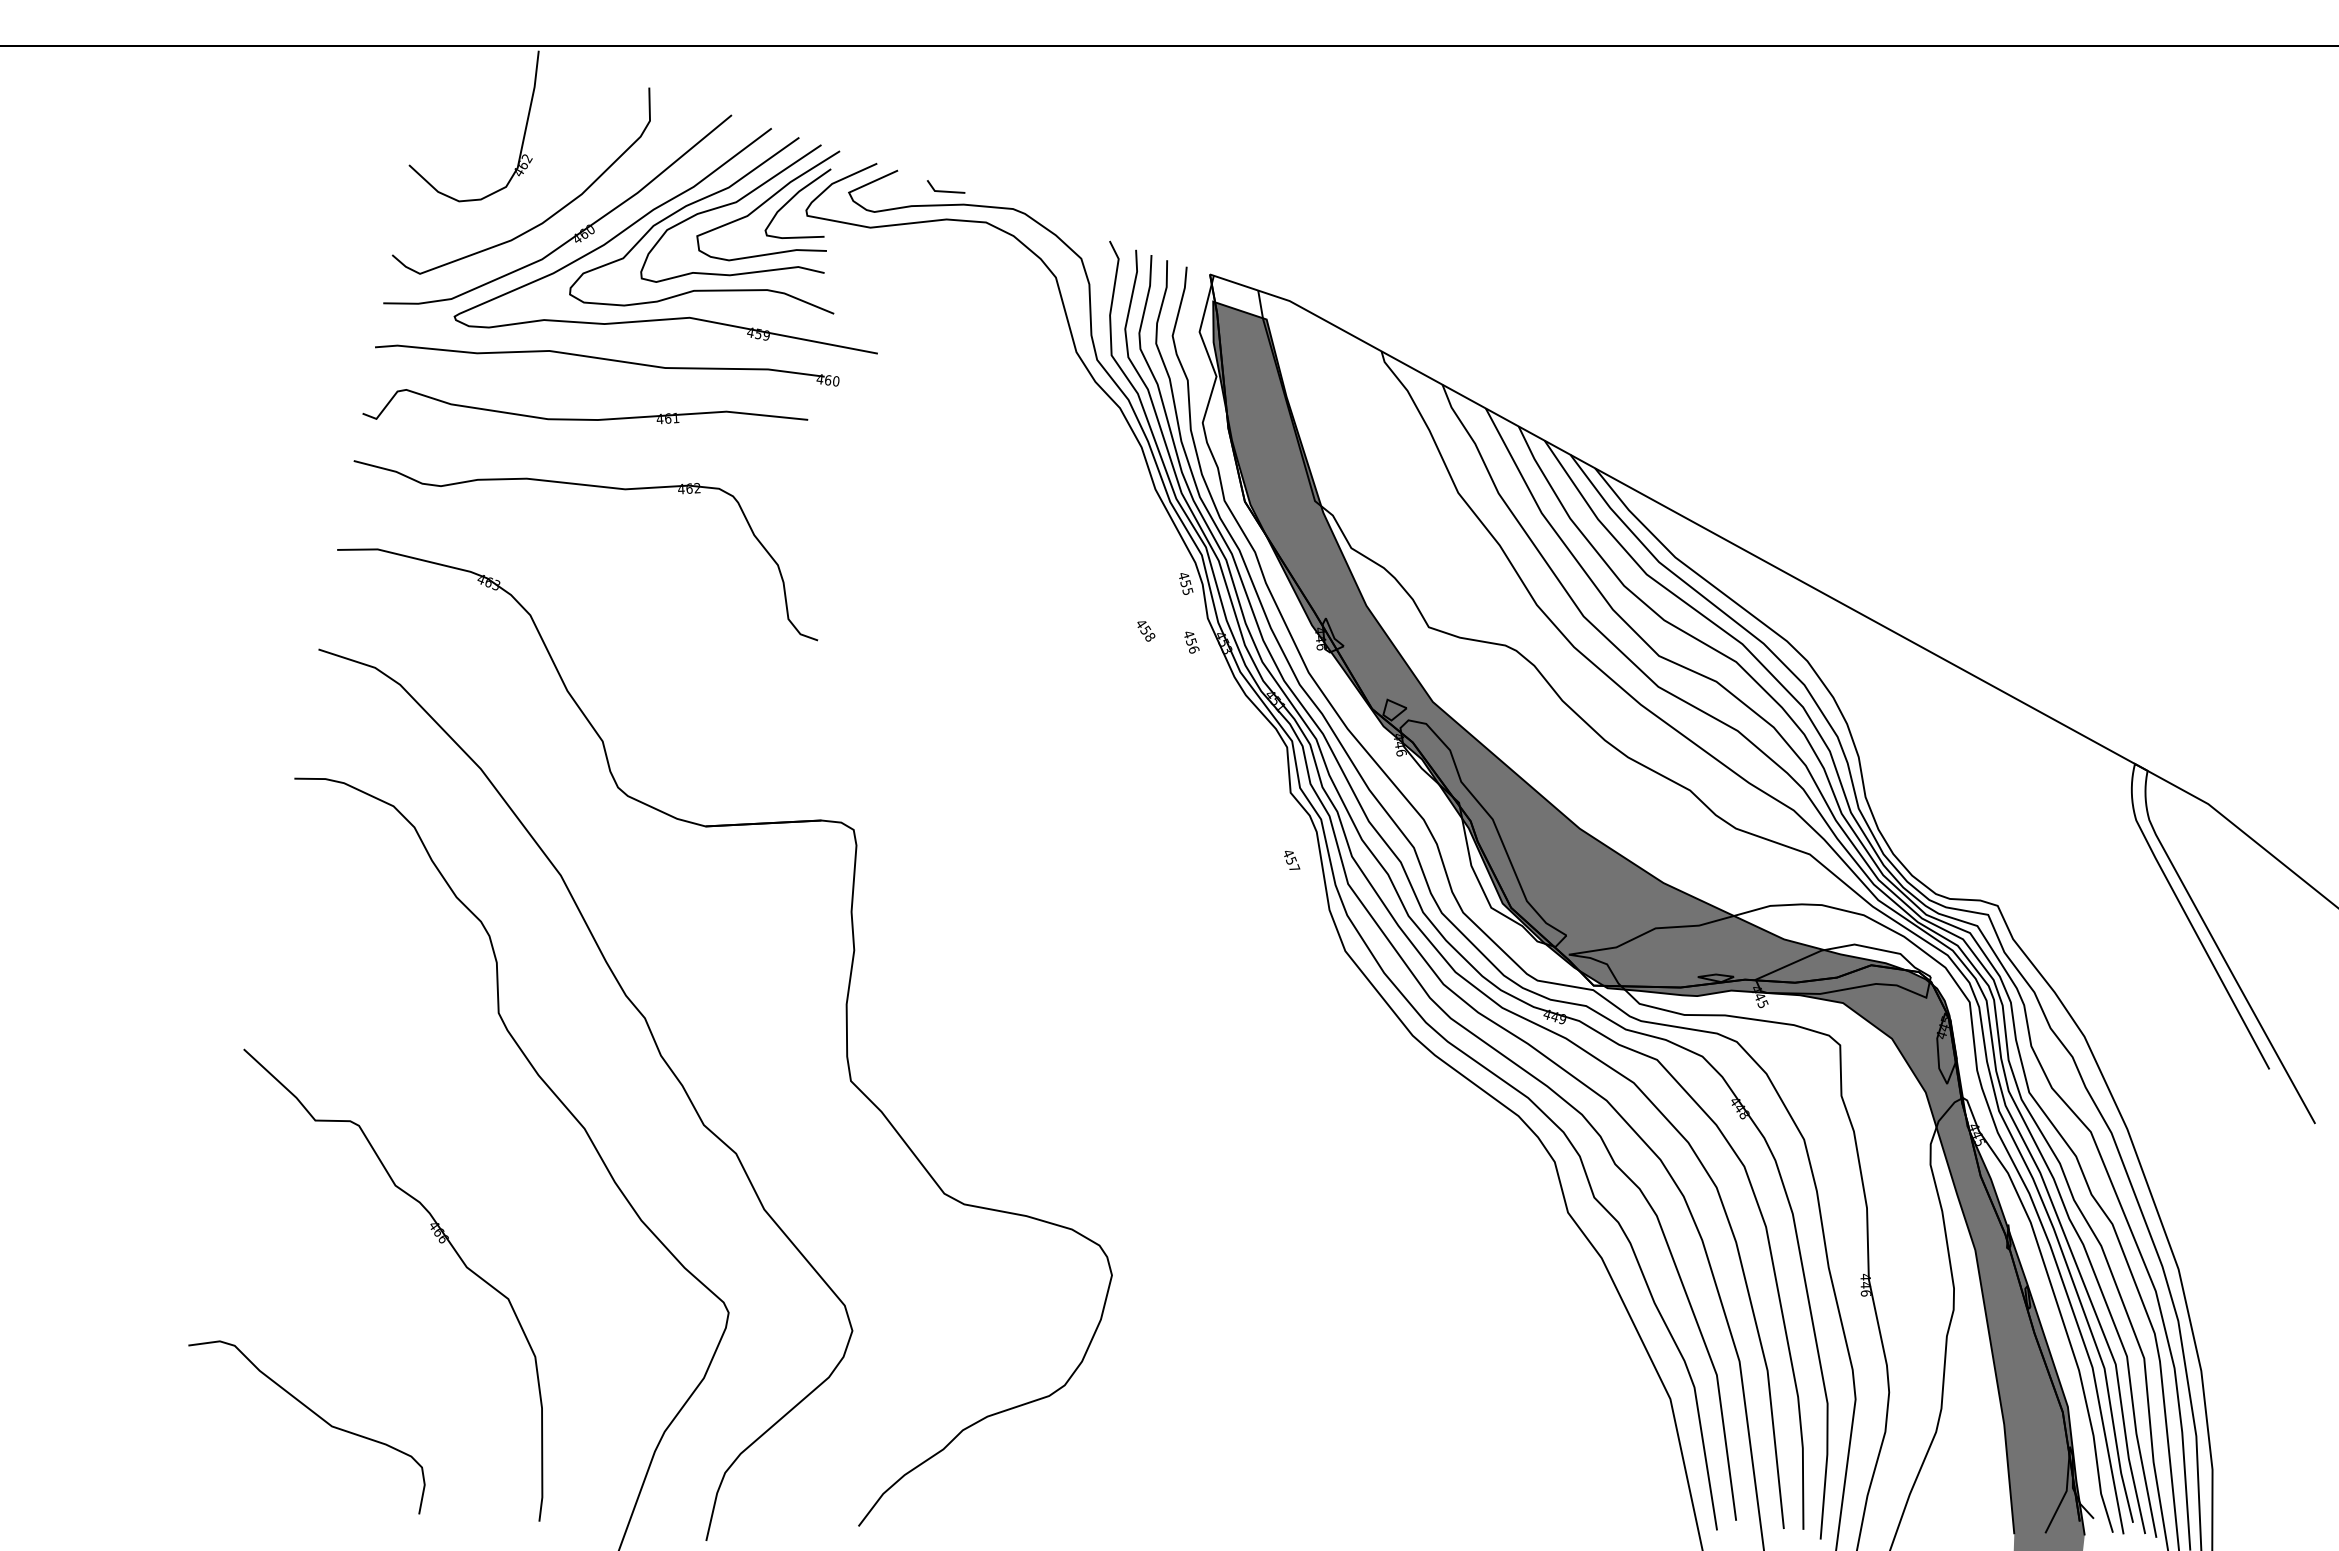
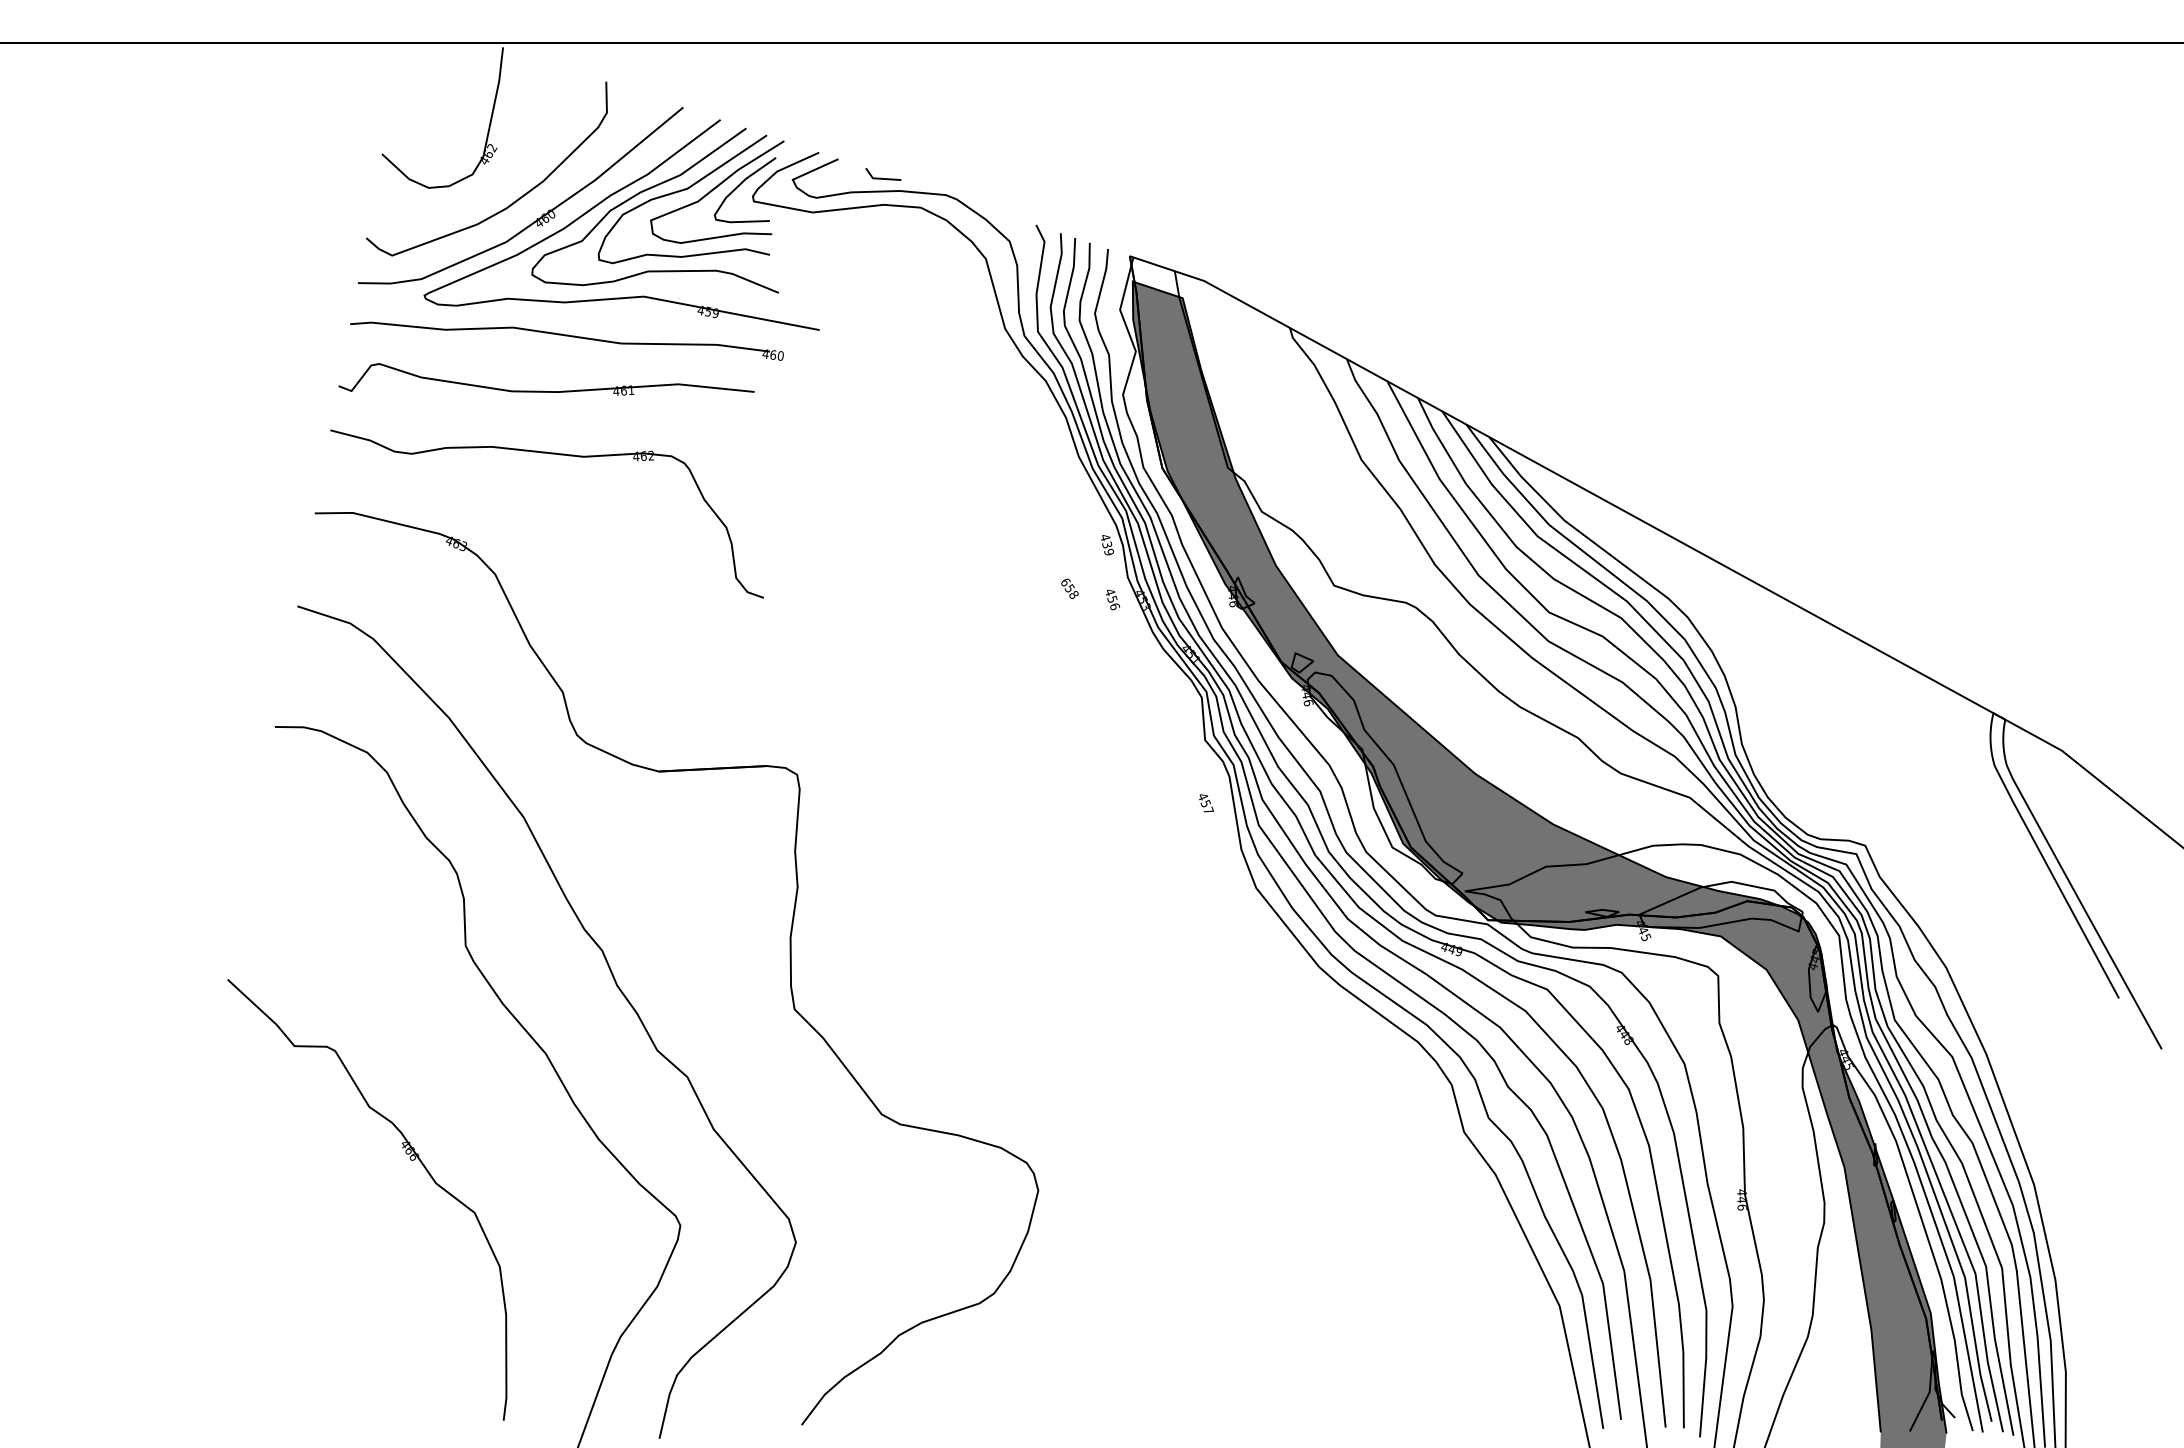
text: (1187, 587) -> (1108, 548), 455 -> 439
text: (1141, 623) -> (1065, 582), 458 -> 658
curve: (314, 1414) -> (293, 1320), removed

